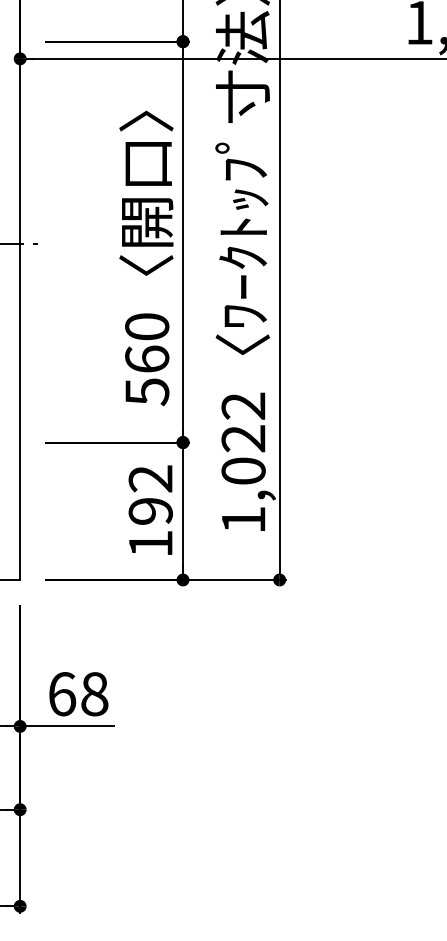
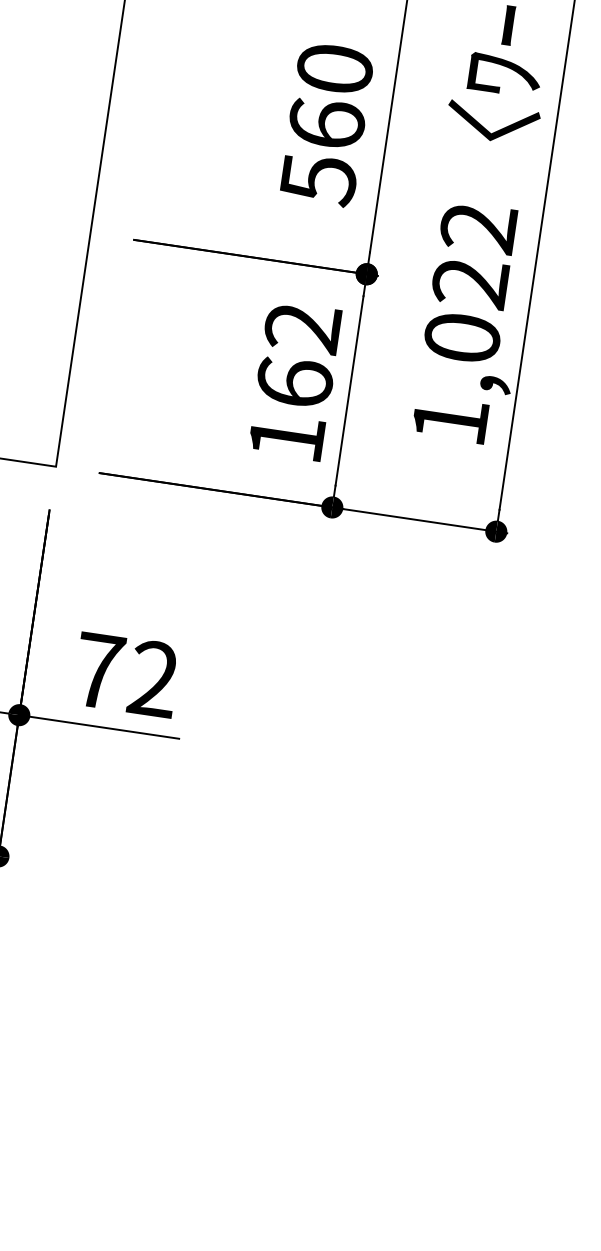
text: (150, 510) -> (294, 381), 192 -> 162
text: (78, 694) -> (126, 675), 68 -> 72

